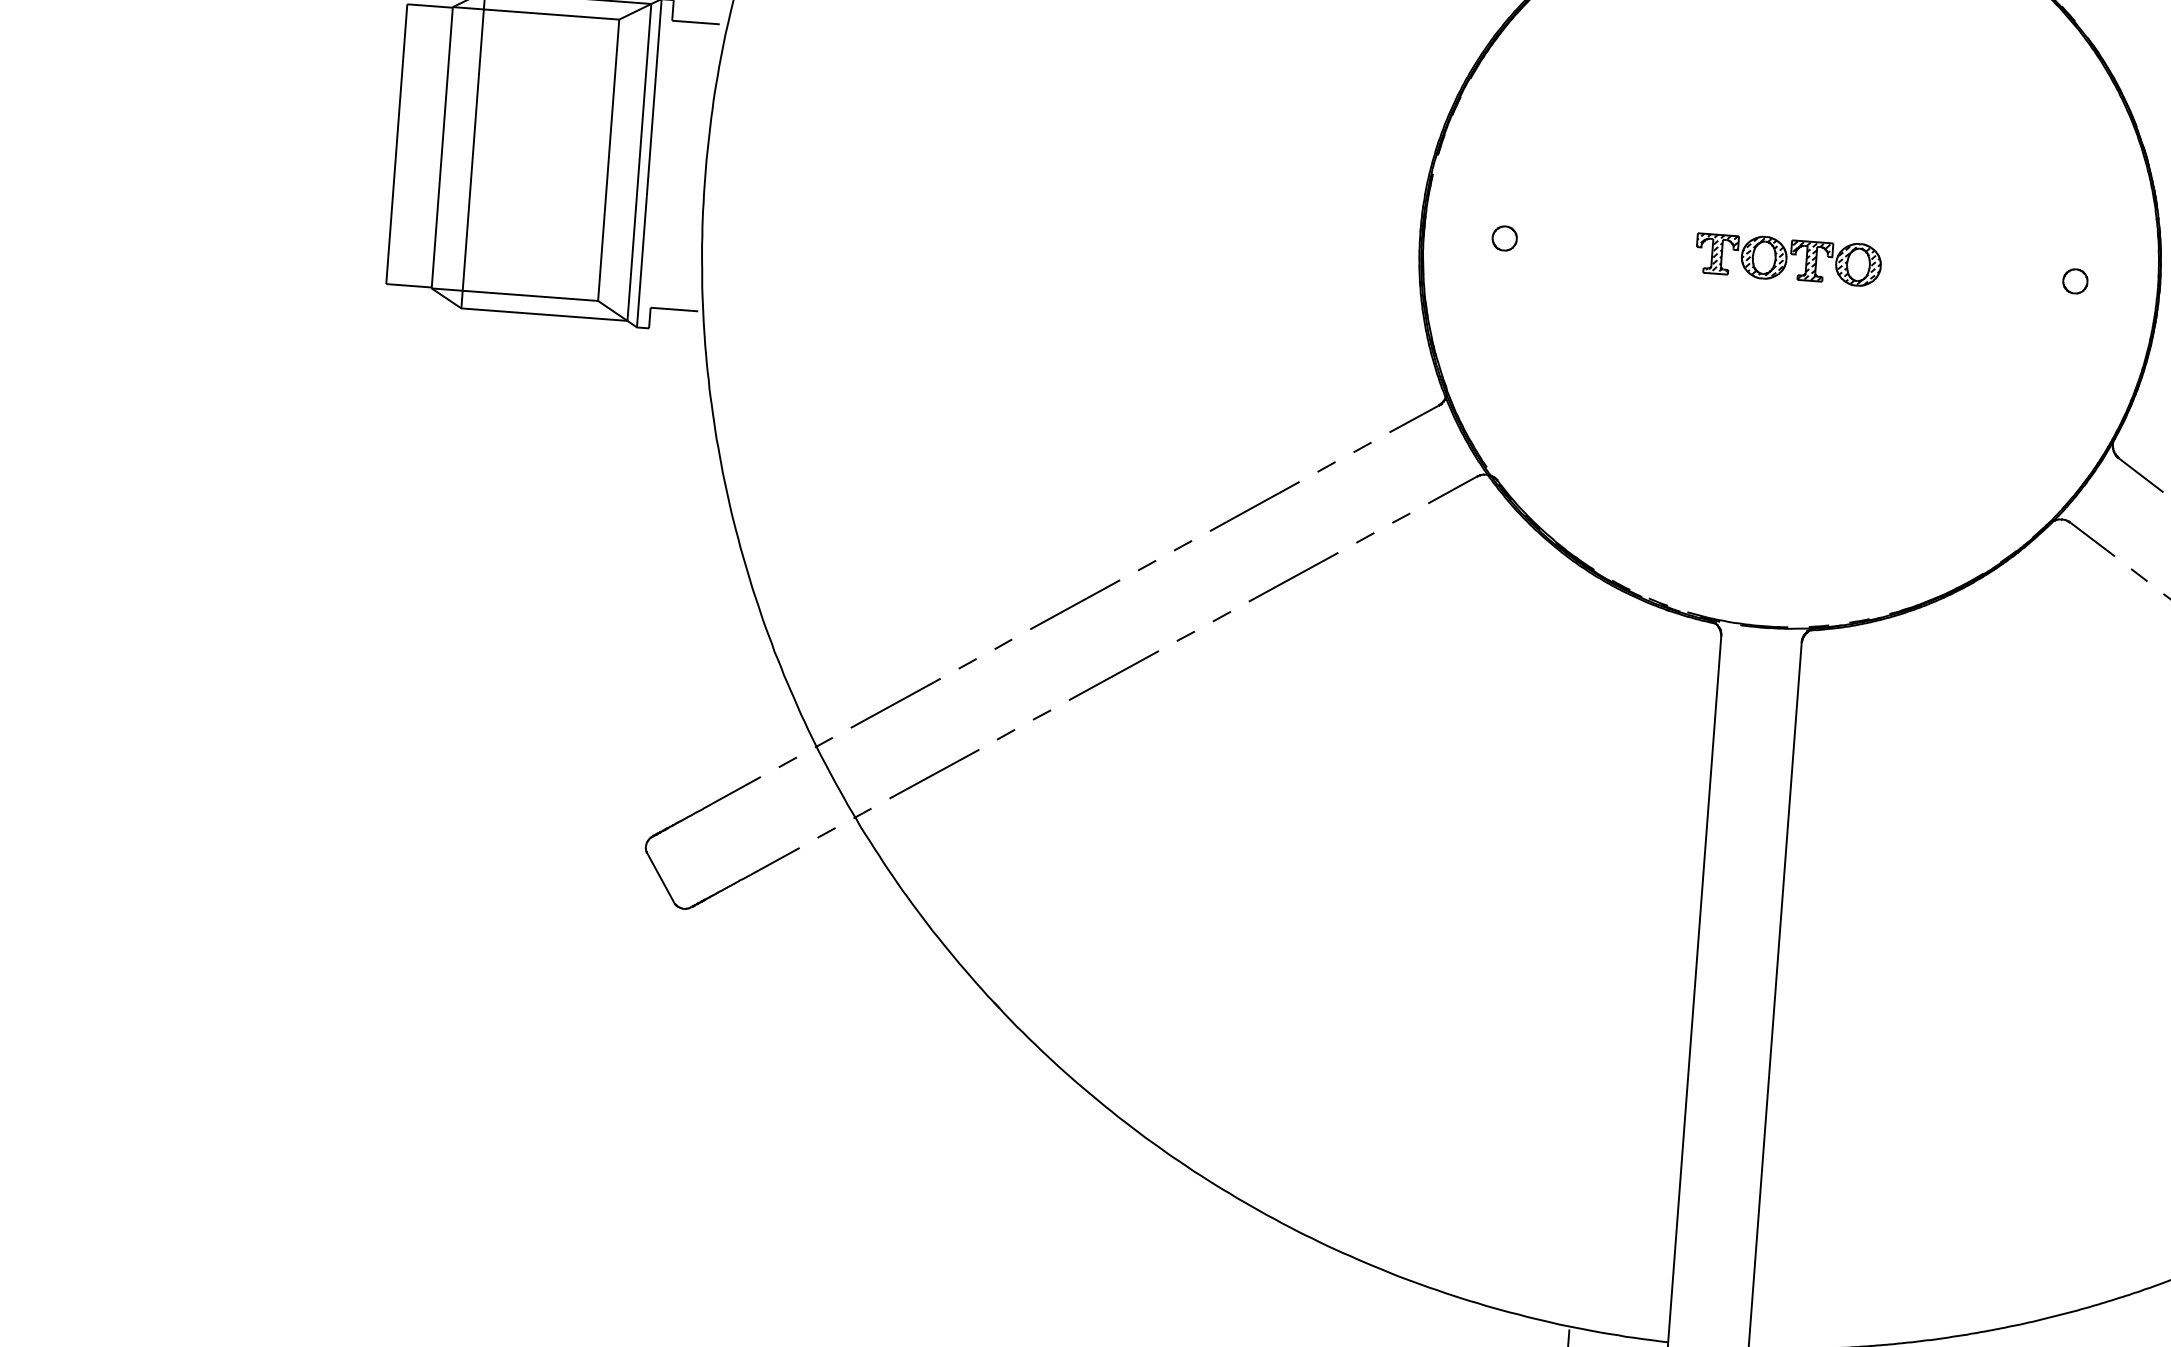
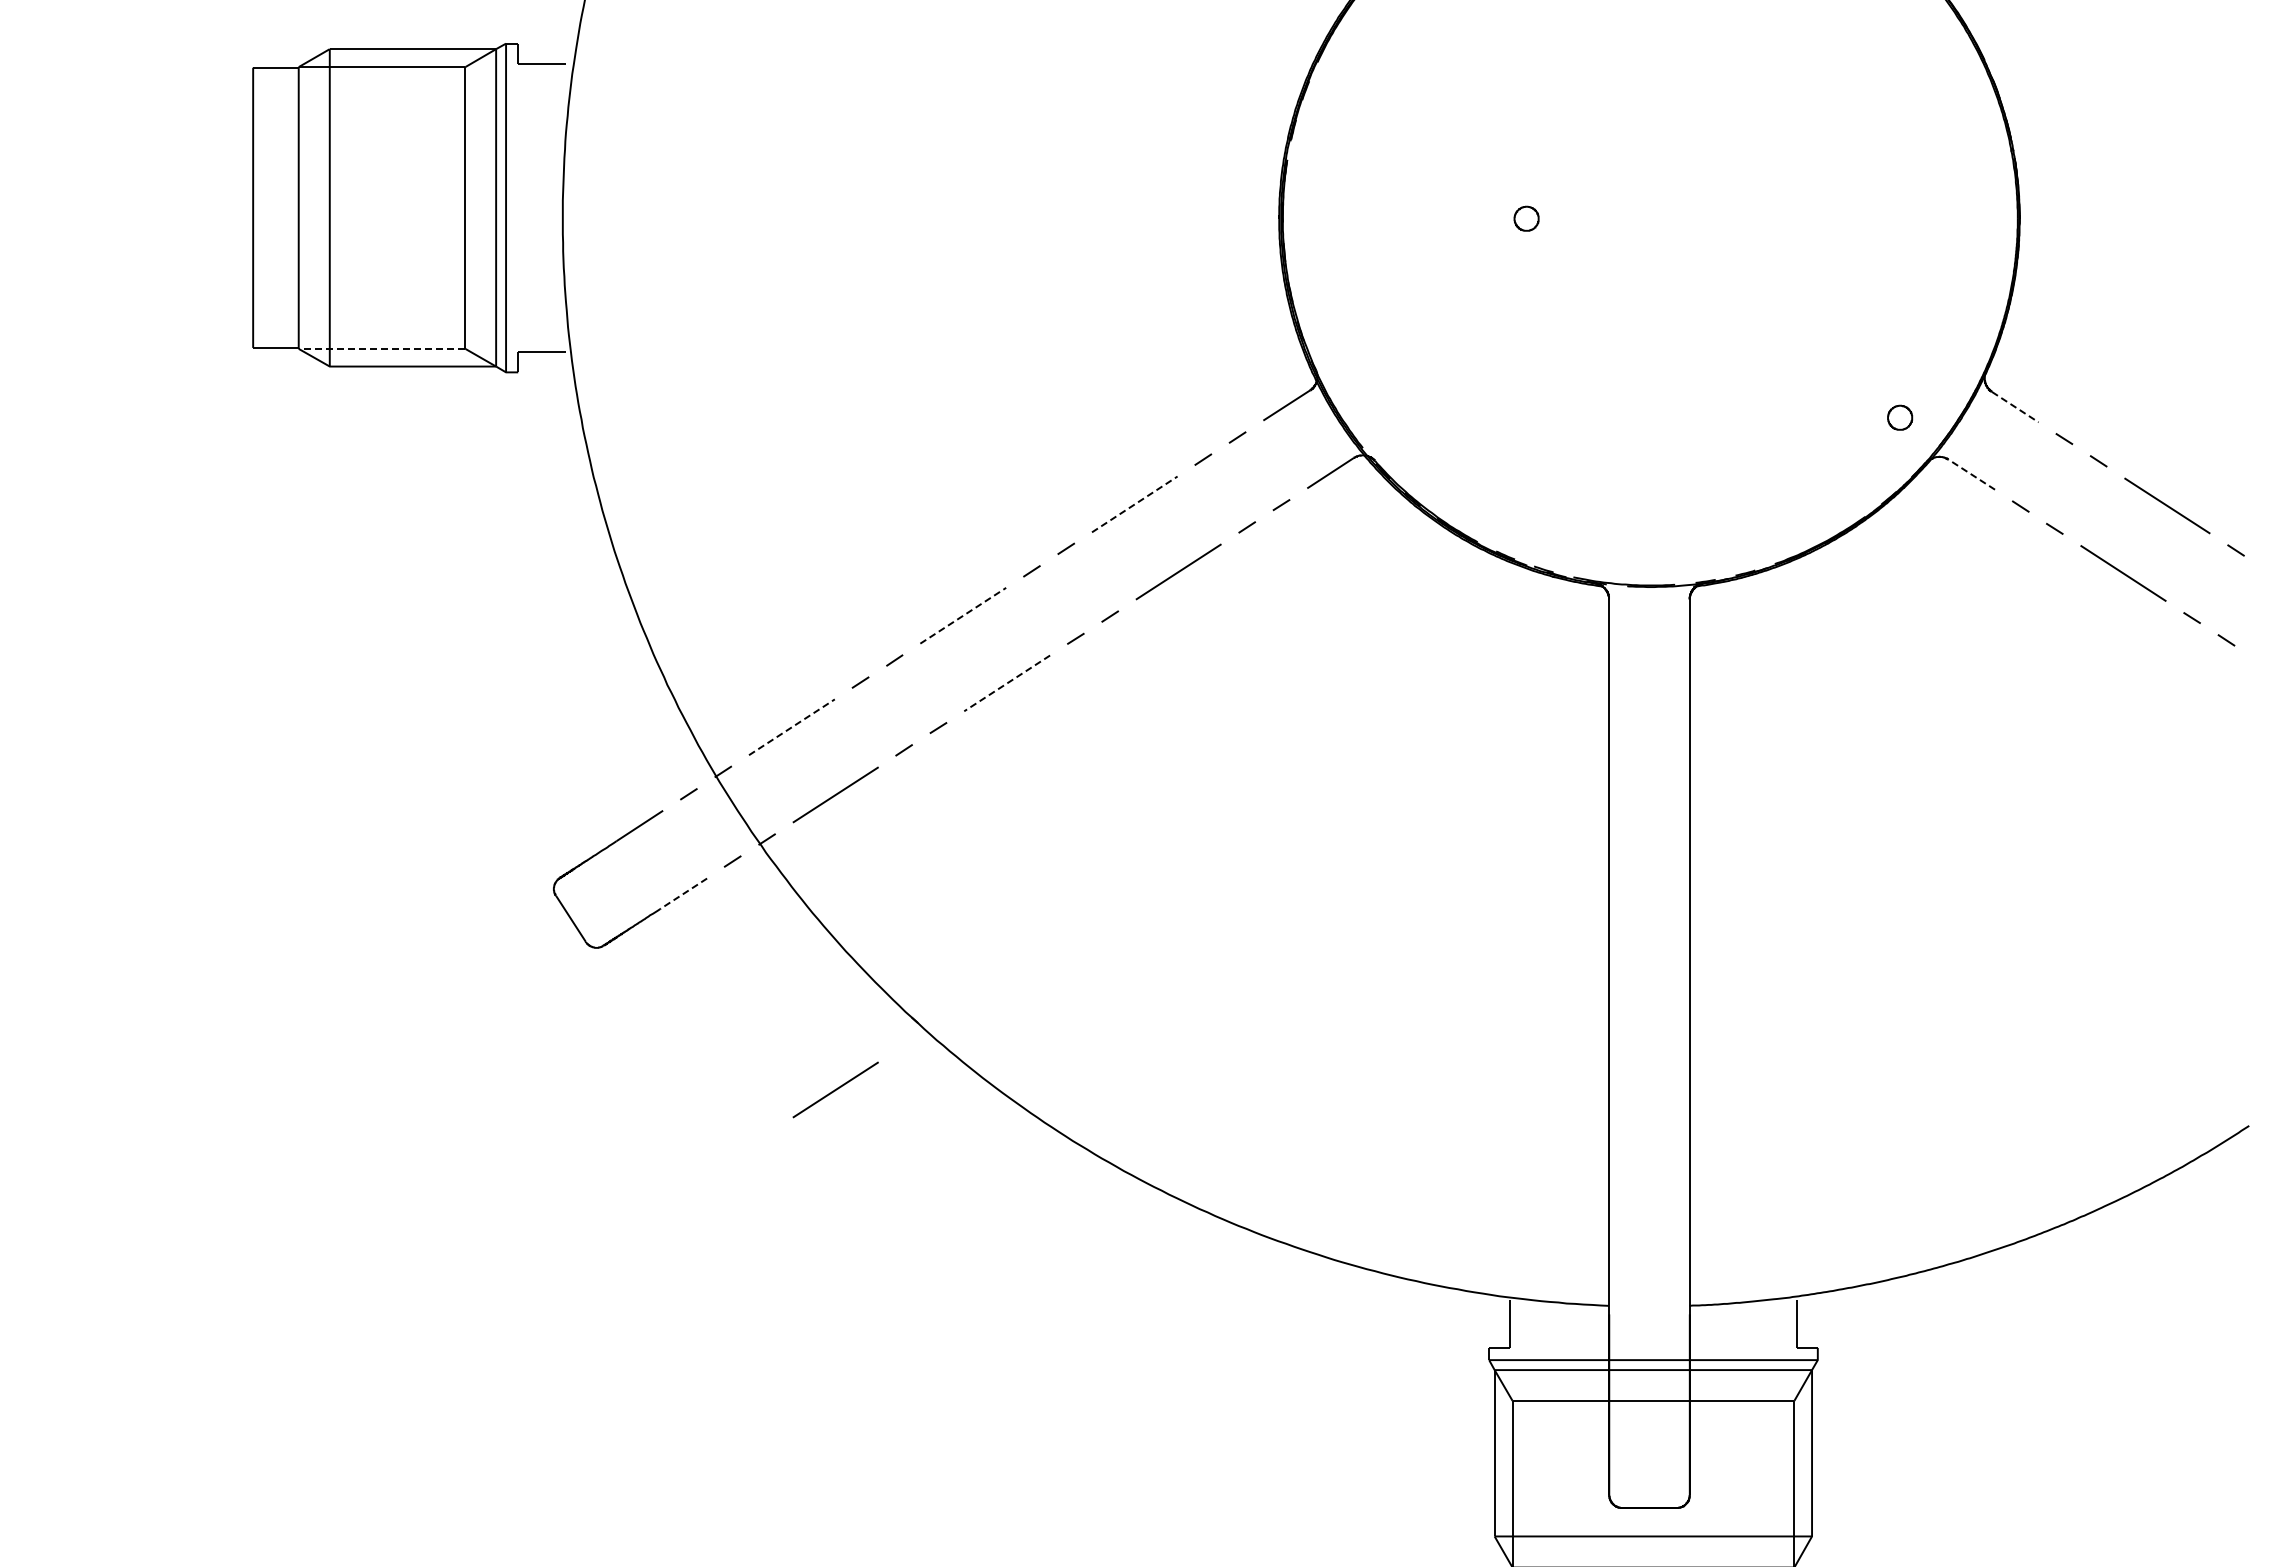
part: (1504, 238) -> (1526, 218), moved
part: (1789, 259) -> (1648, 218), removed
part: (2075, 281) -> (1900, 417), moved
line: (514, 294) -> (381, 348), solid -> dashed
line: (2141, 475) -> (2015, 407), solid -> dashed
line: (1255, 506) -> (1135, 504), solid -> dashed
line: (2092, 539) -> (1971, 474), solid -> dashed
line: (1075, 604) -> (963, 615), solid -> dashed
line: (1113, 675) -> (1006, 683), solid -> dashed
line: (896, 703) -> (792, 727), solid -> dashed
line: (775, 861) -> (683, 893), solid -> dashed
line: (912, 1068) -> (835, 1089), added

